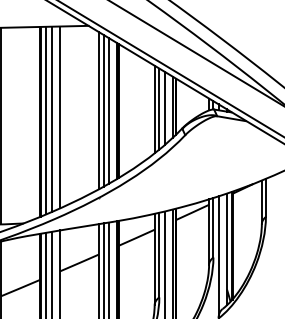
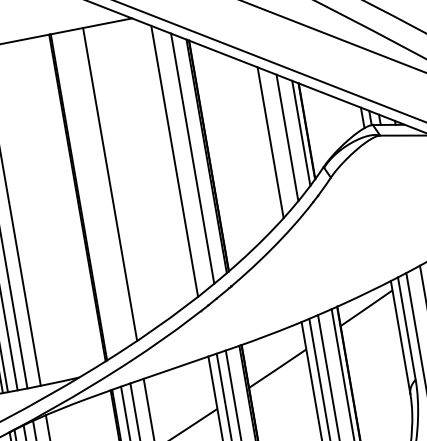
line: (159, 108) -> (278, 139), removed
line: (103, 110) -> (182, 159), removed
line: (52, 118) -> (97, 188), removed
line: (46, 120) -> (87, 193), removed

